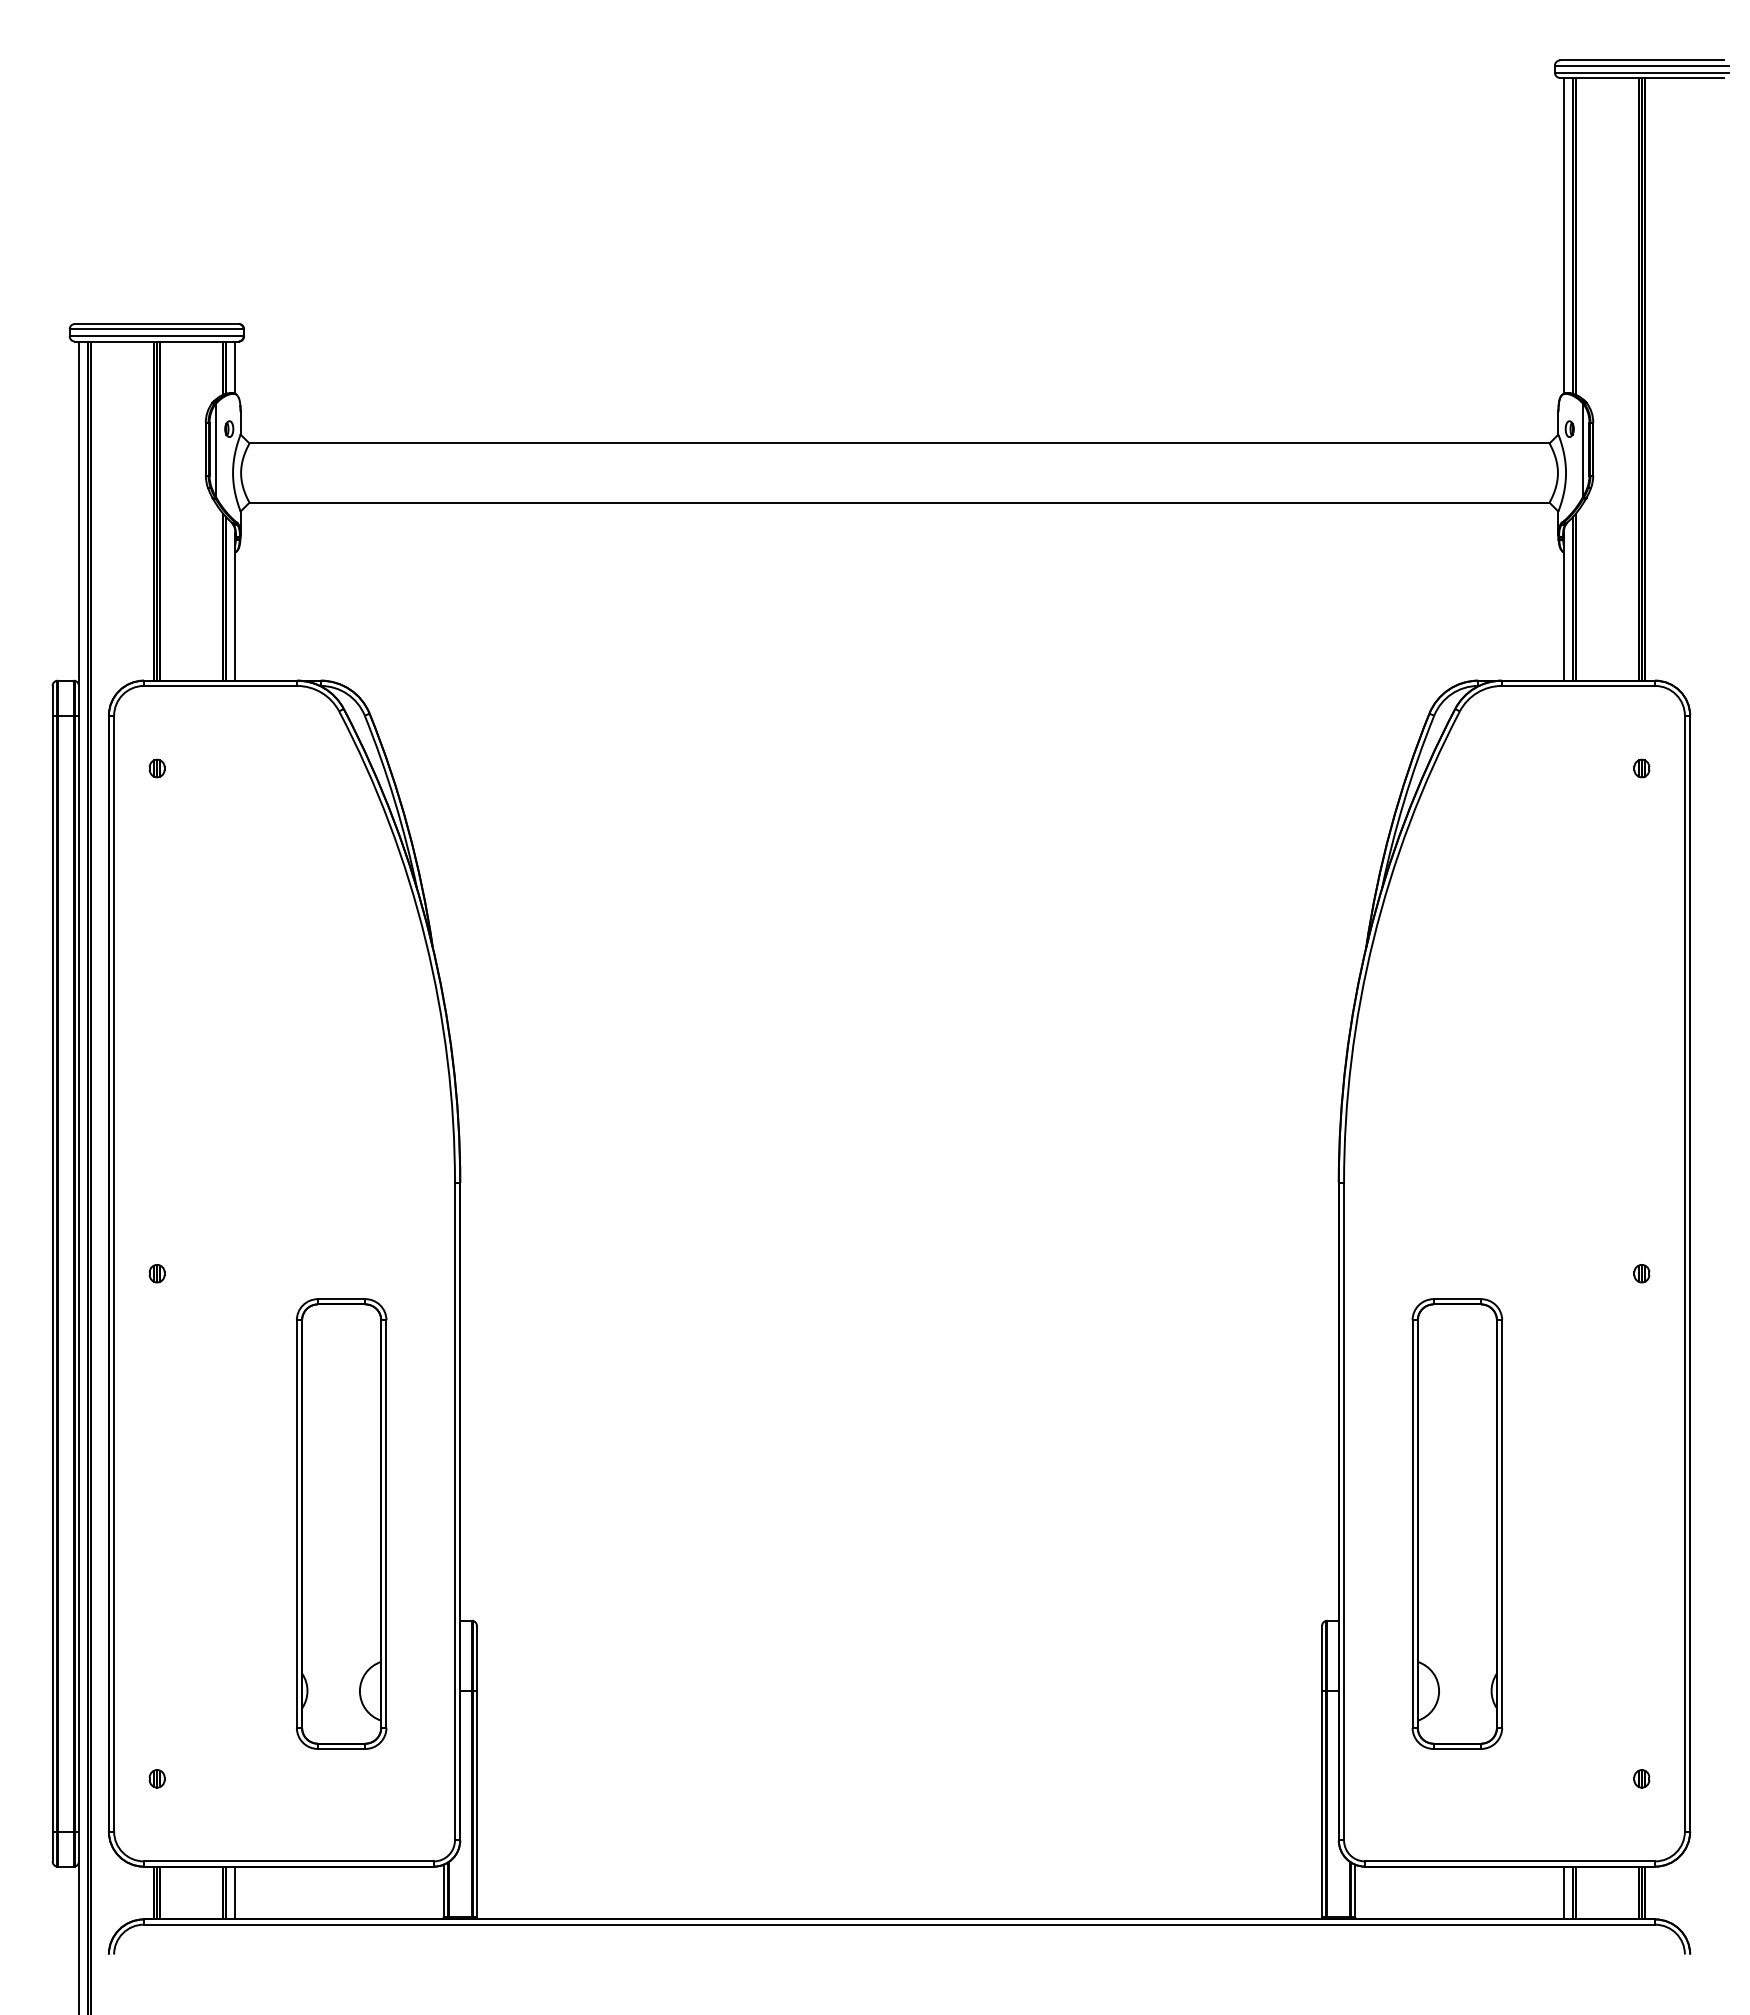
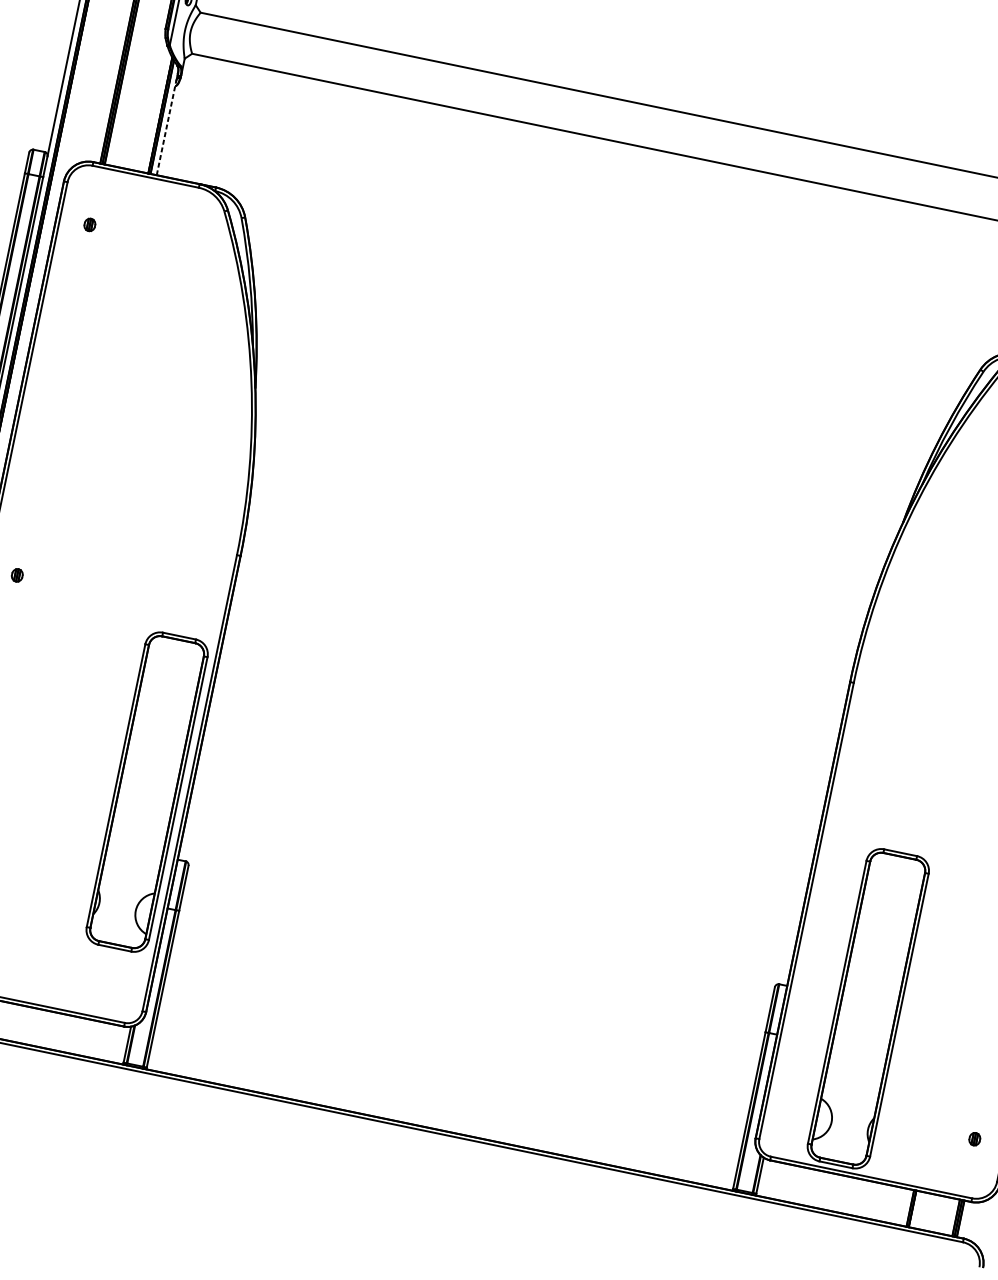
line: (235, 606) -> (167, 123), solid -> dashed
part: (341, 1523) -> (147, 791), moved
part: (1457, 1523) -> (868, 1008), moved
line: (1563, 1892) -> (904, 1206), removed

